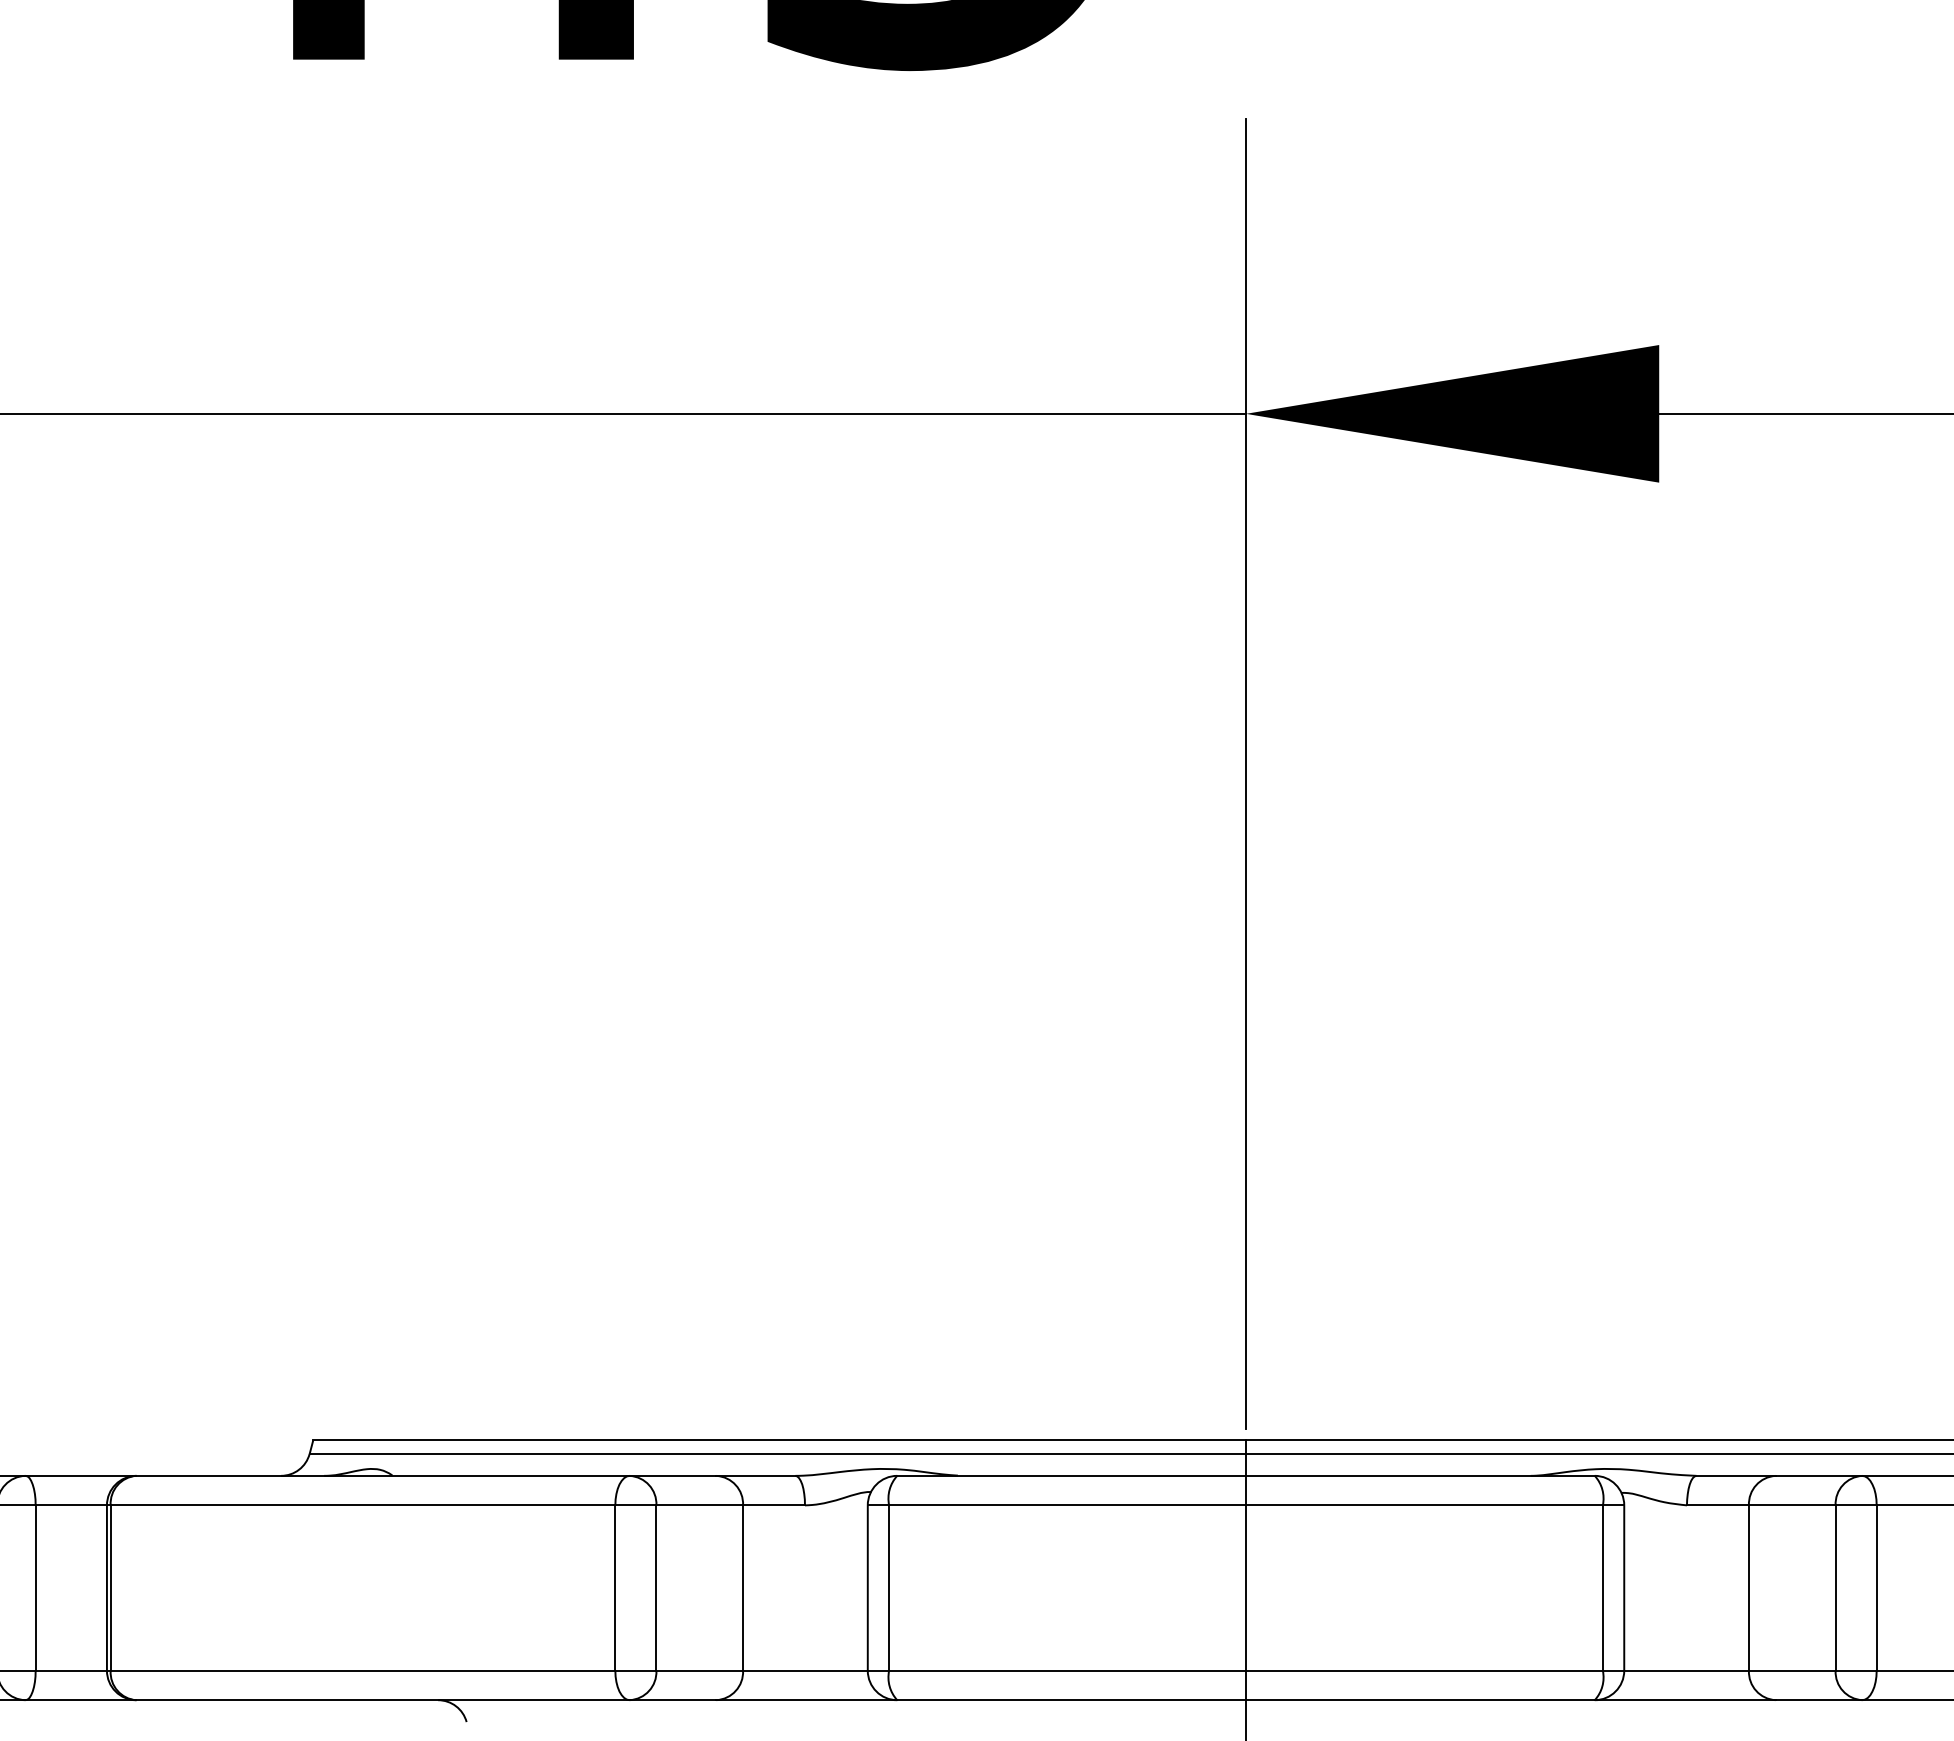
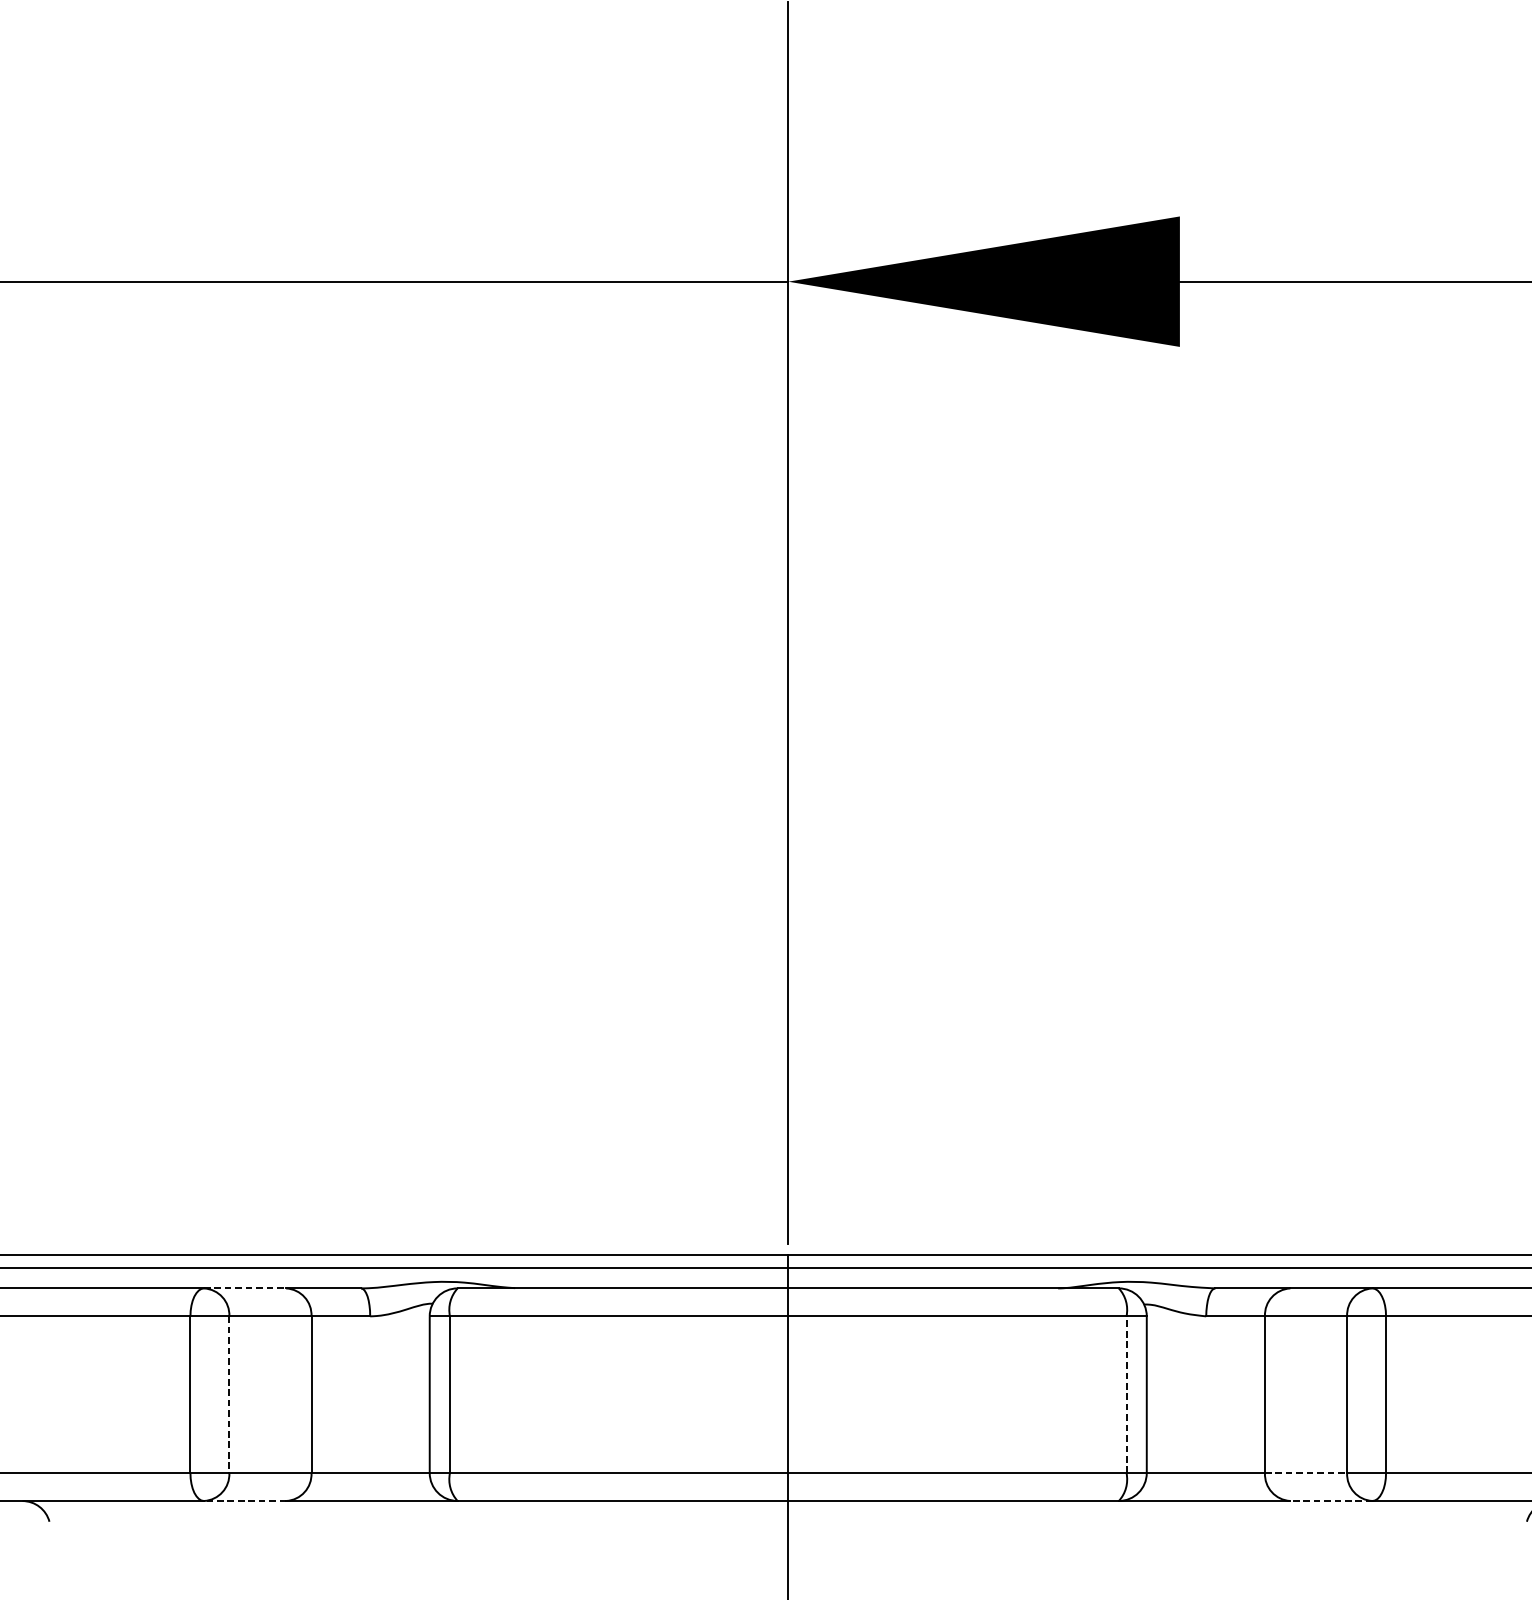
line: (673, 1475) -> (245, 1288), solid -> dashed
line: (656, 1588) -> (229, 1395), solid -> dashed
line: (1602, 1588) -> (1126, 1395), solid -> dashed
line: (1792, 1670) -> (1306, 1472), solid -> dashed
line: (672, 1700) -> (244, 1501), solid -> dashed
line: (1818, 1700) -> (1330, 1501), solid -> dashed

